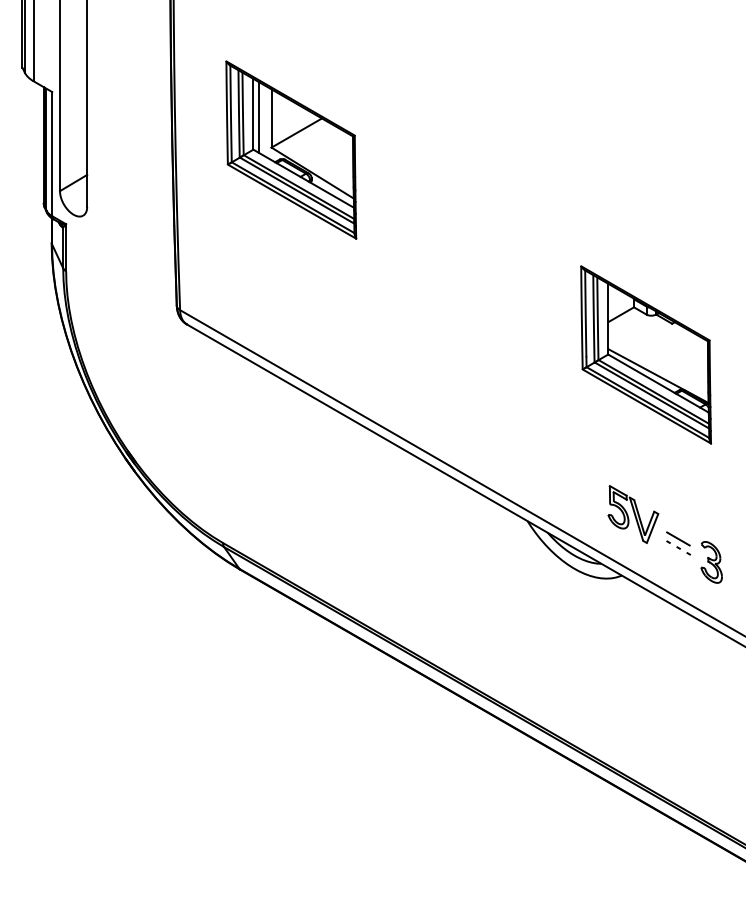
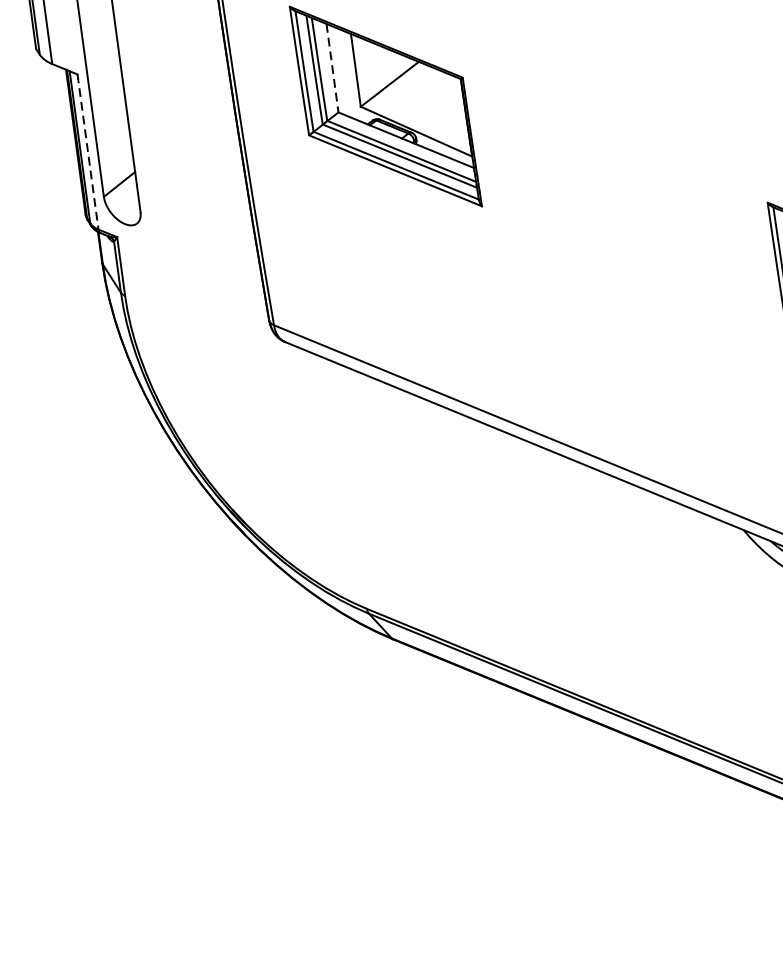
line: (253, 114) -> (332, 68), solid -> dashed
line: (259, 117) -> (340, 71), removed
line: (52, 154) -> (88, 152), solid -> dashed

